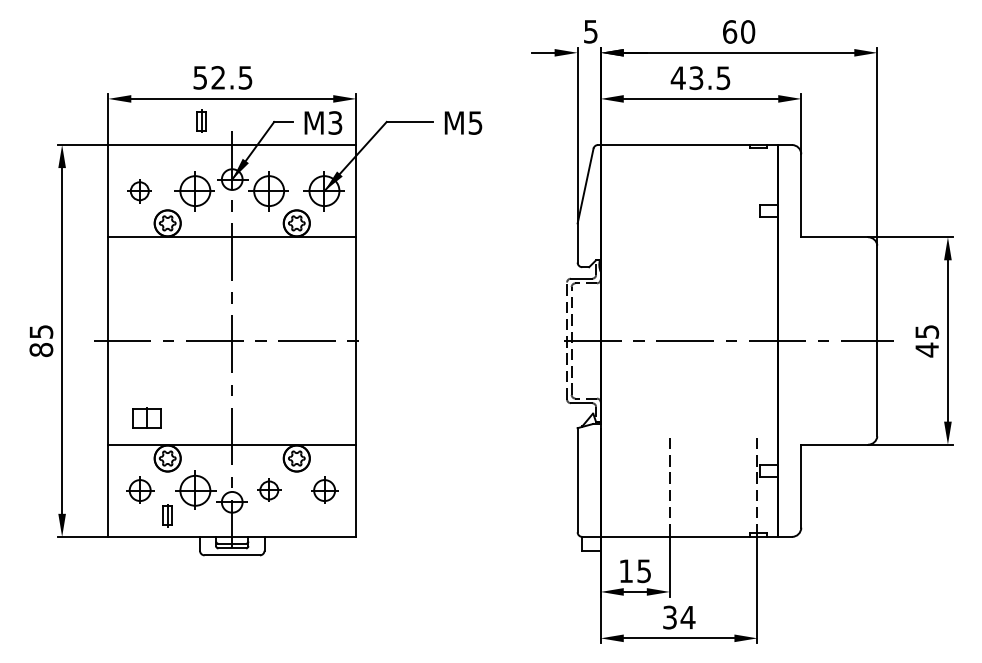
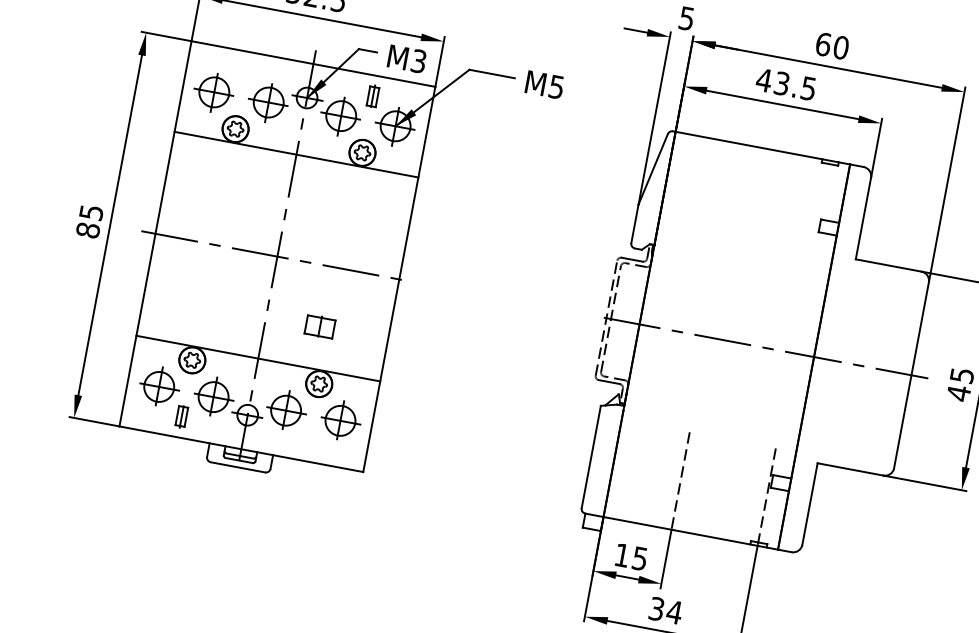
part: (201, 120) -> (372, 95), moved
part: (139, 191) -> (213, 92), size x1.67
part: (146, 417) -> (319, 326), moved
part: (140, 489) -> (159, 385), size x1.43
part: (269, 489) -> (286, 409), size x1.67
part: (324, 489) -> (340, 419), size x1.43

